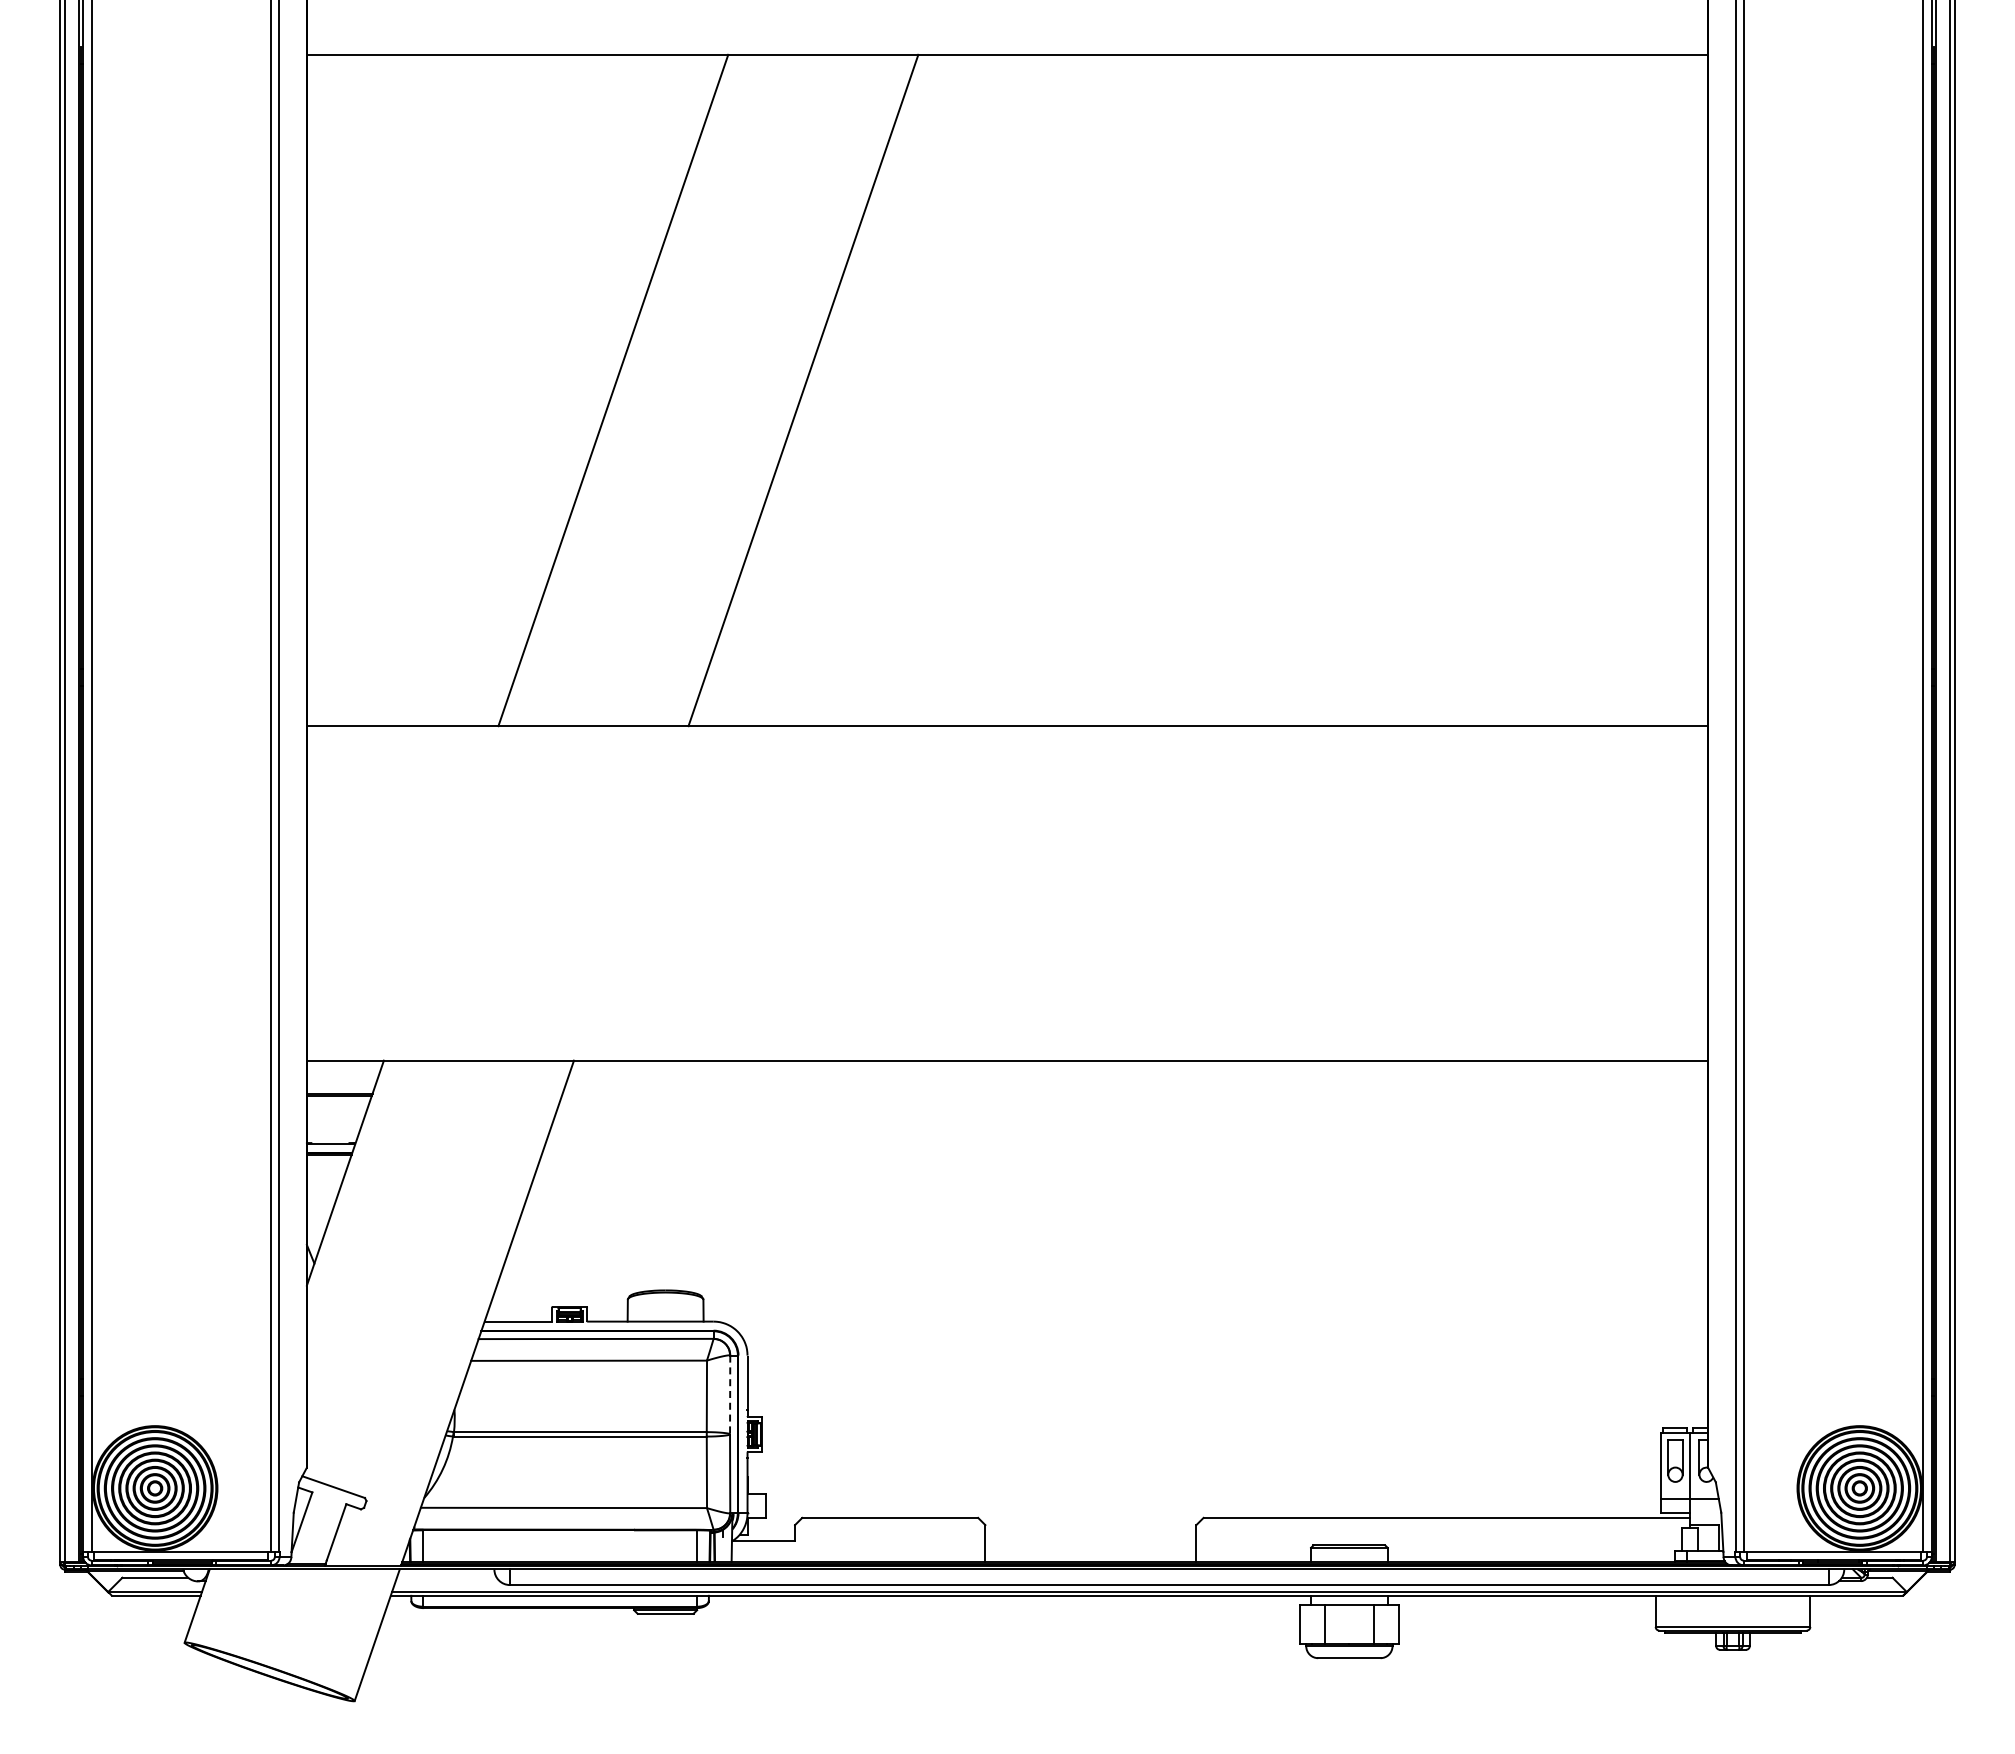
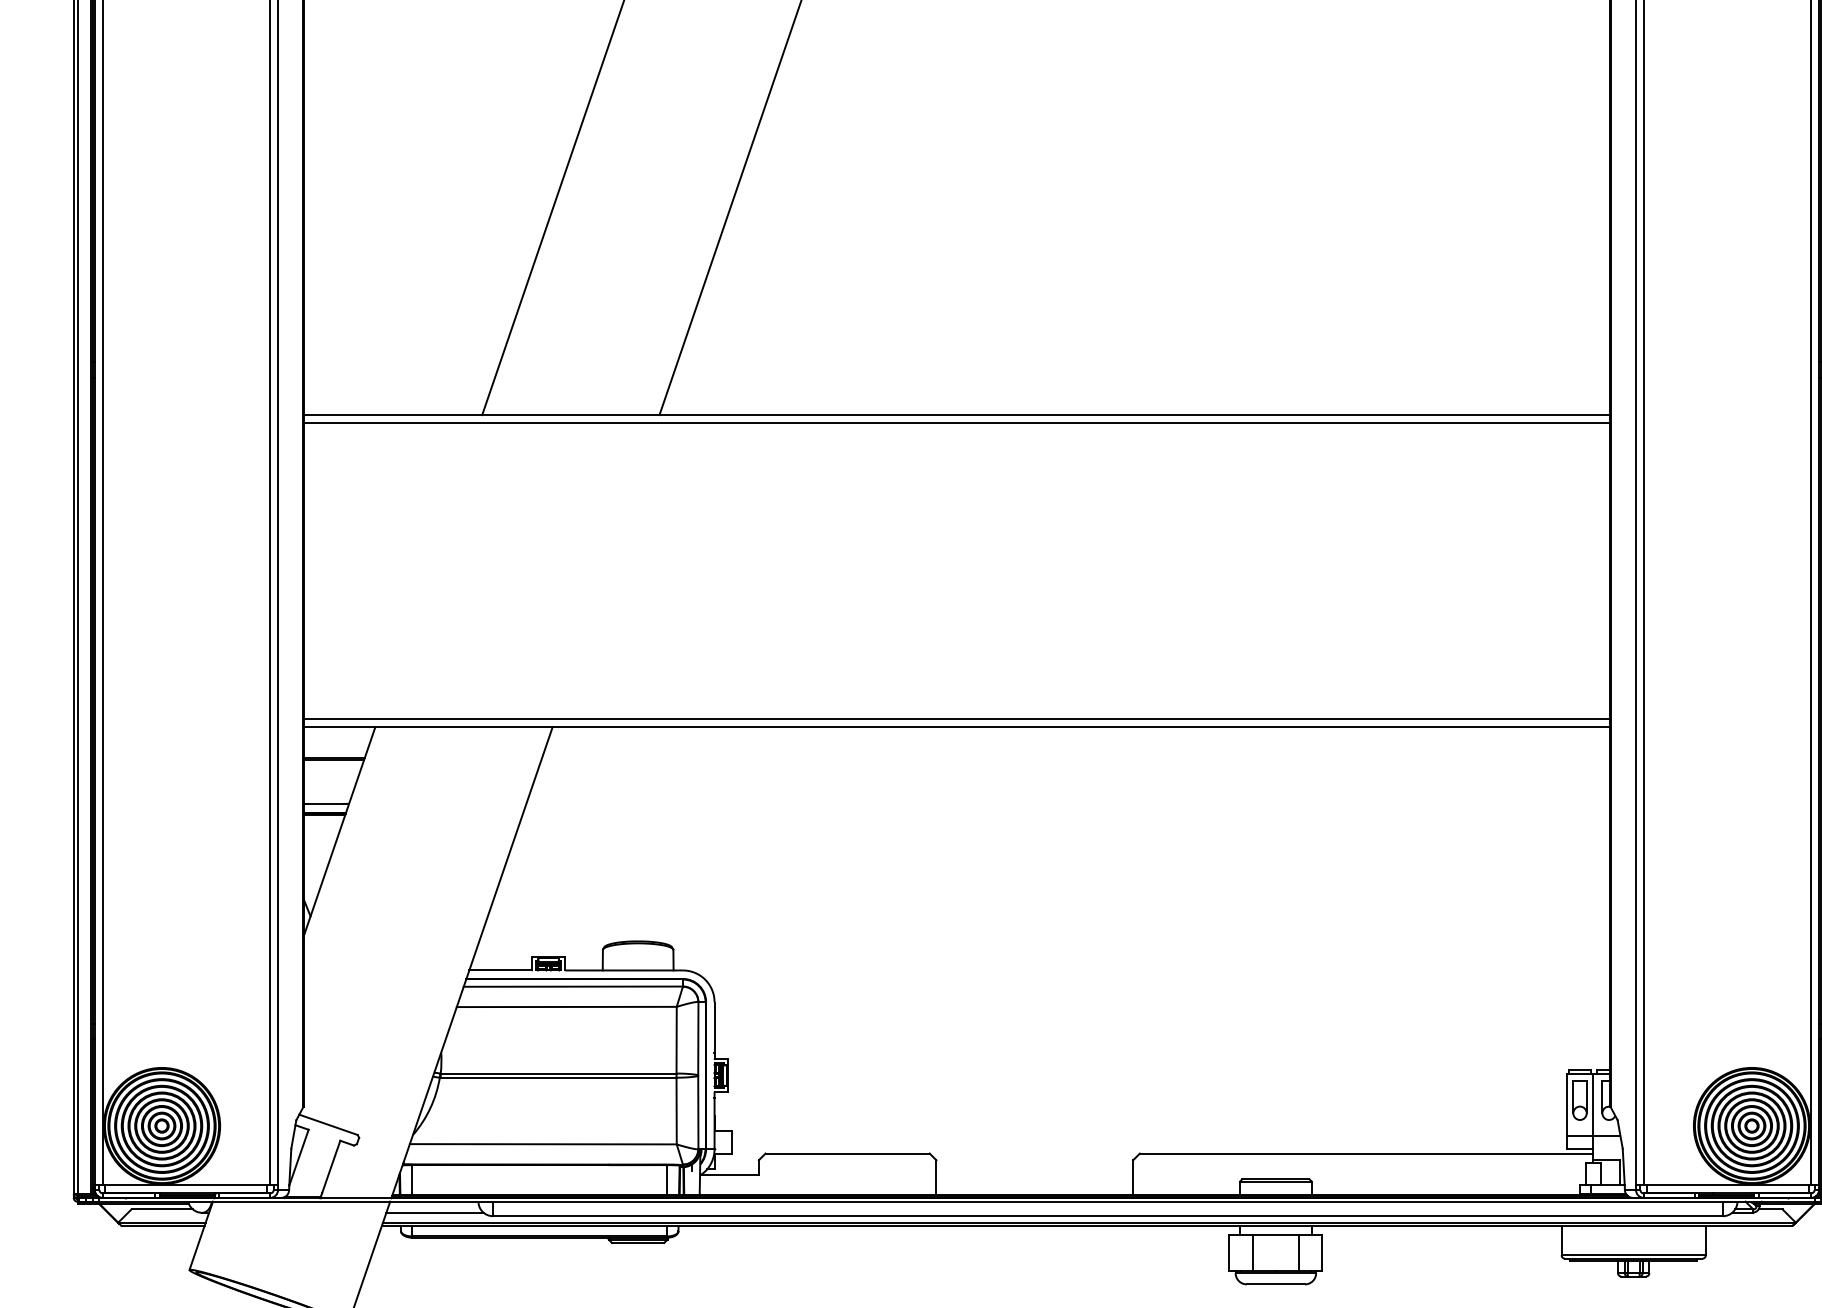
line: (1007, 734) -> (957, 422), added
line: (1007, 1052) -> (957, 719), added
line: (730, 1395) -> (698, 1039), dashed -> solid
line: (447, 1581) -> (434, 1212), added

